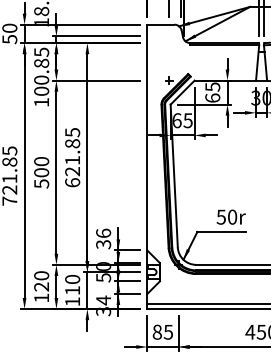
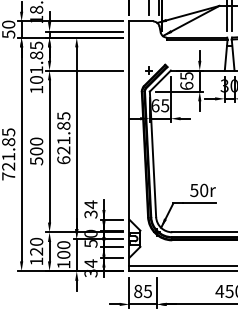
text: (41, 80) -> (36, 70), 100.85 -> 101.85
text: (103, 233) -> (90, 204), 36 -> 34
text: (72, 290) -> (63, 254), 110 -> 100

